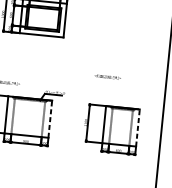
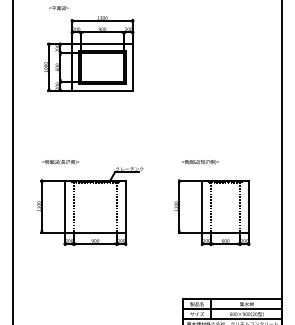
text: (107, 77) -> (200, 162), moved
line: (50, 119) -> (126, 206), dashed -> solid
line: (138, 127) -> (249, 206), dashed -> solid

